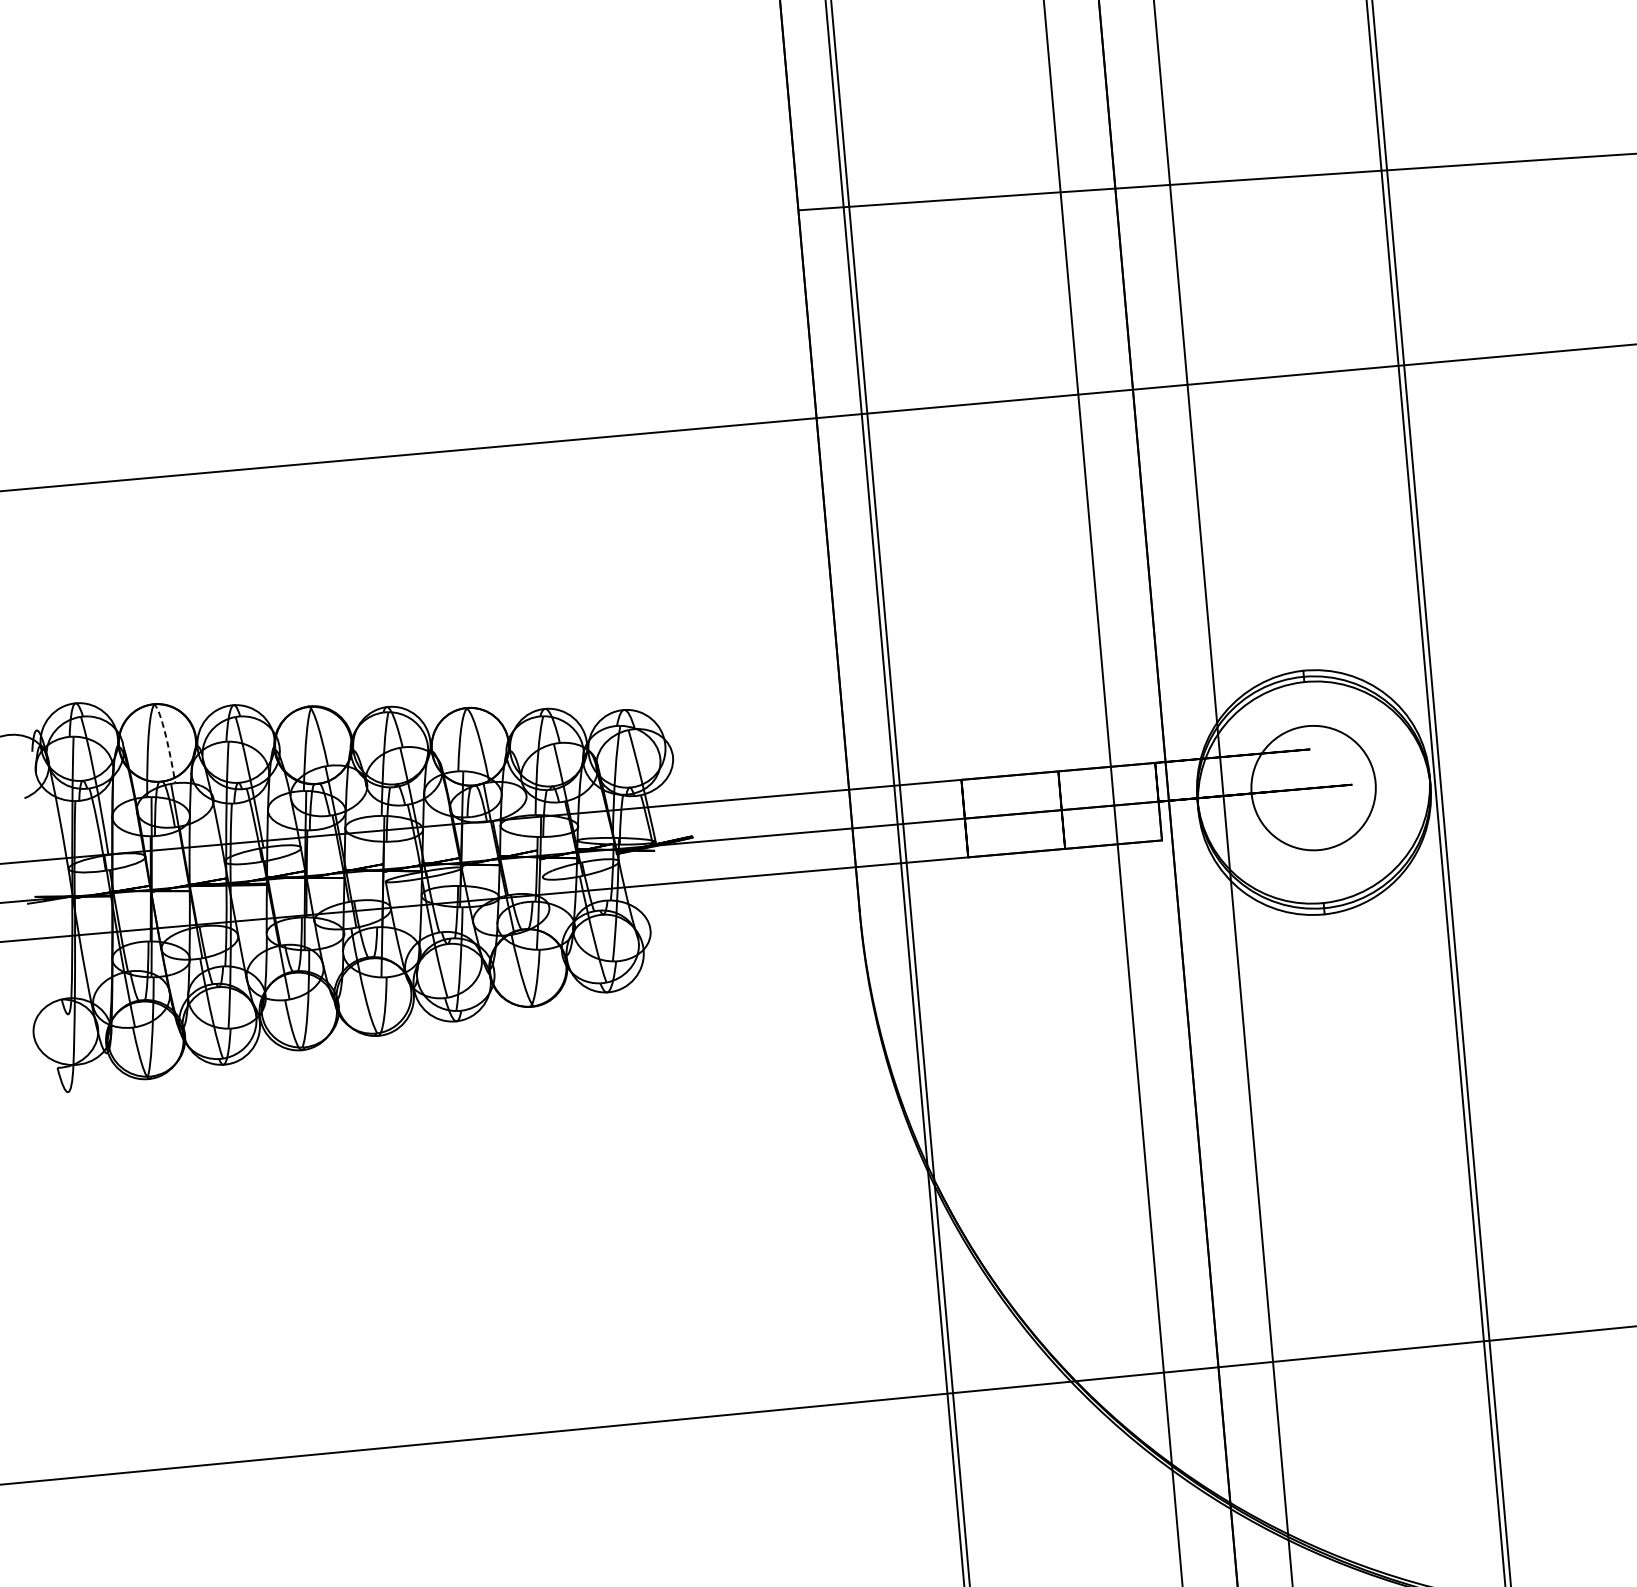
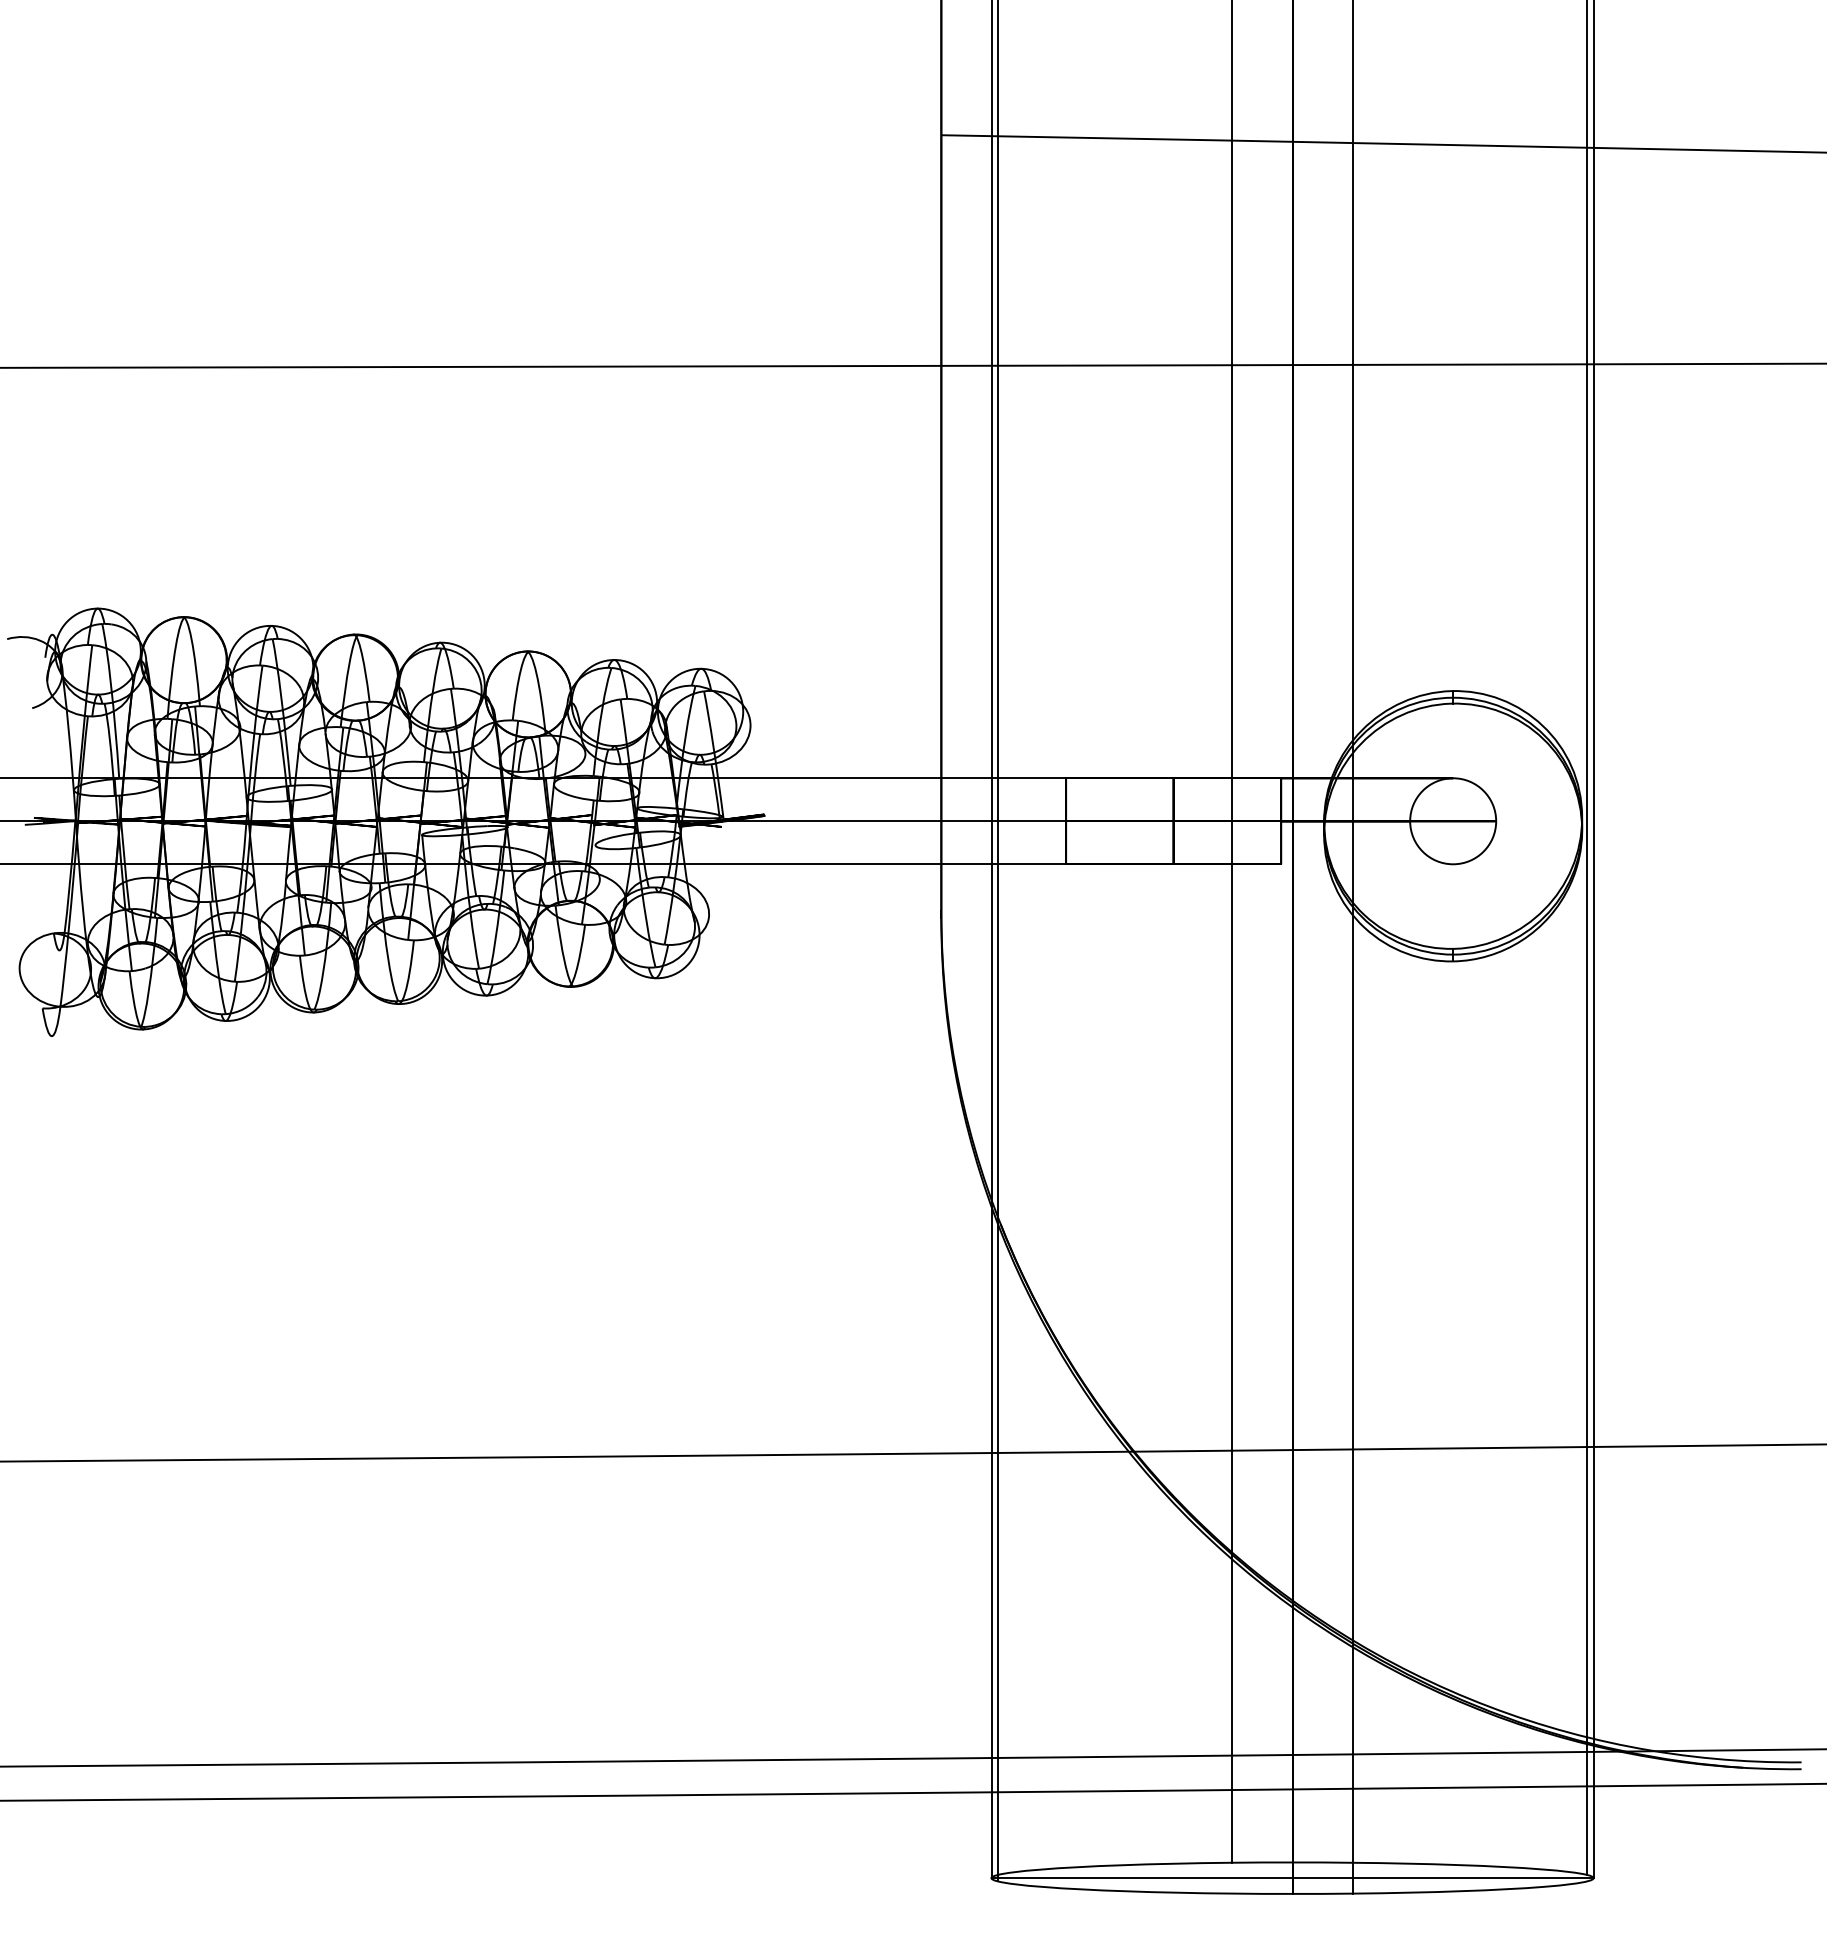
arc: (166, 738) -> (194, 656), dashed -> solid
circle: (1313, 788) -> (1453, 821), size x0.62

